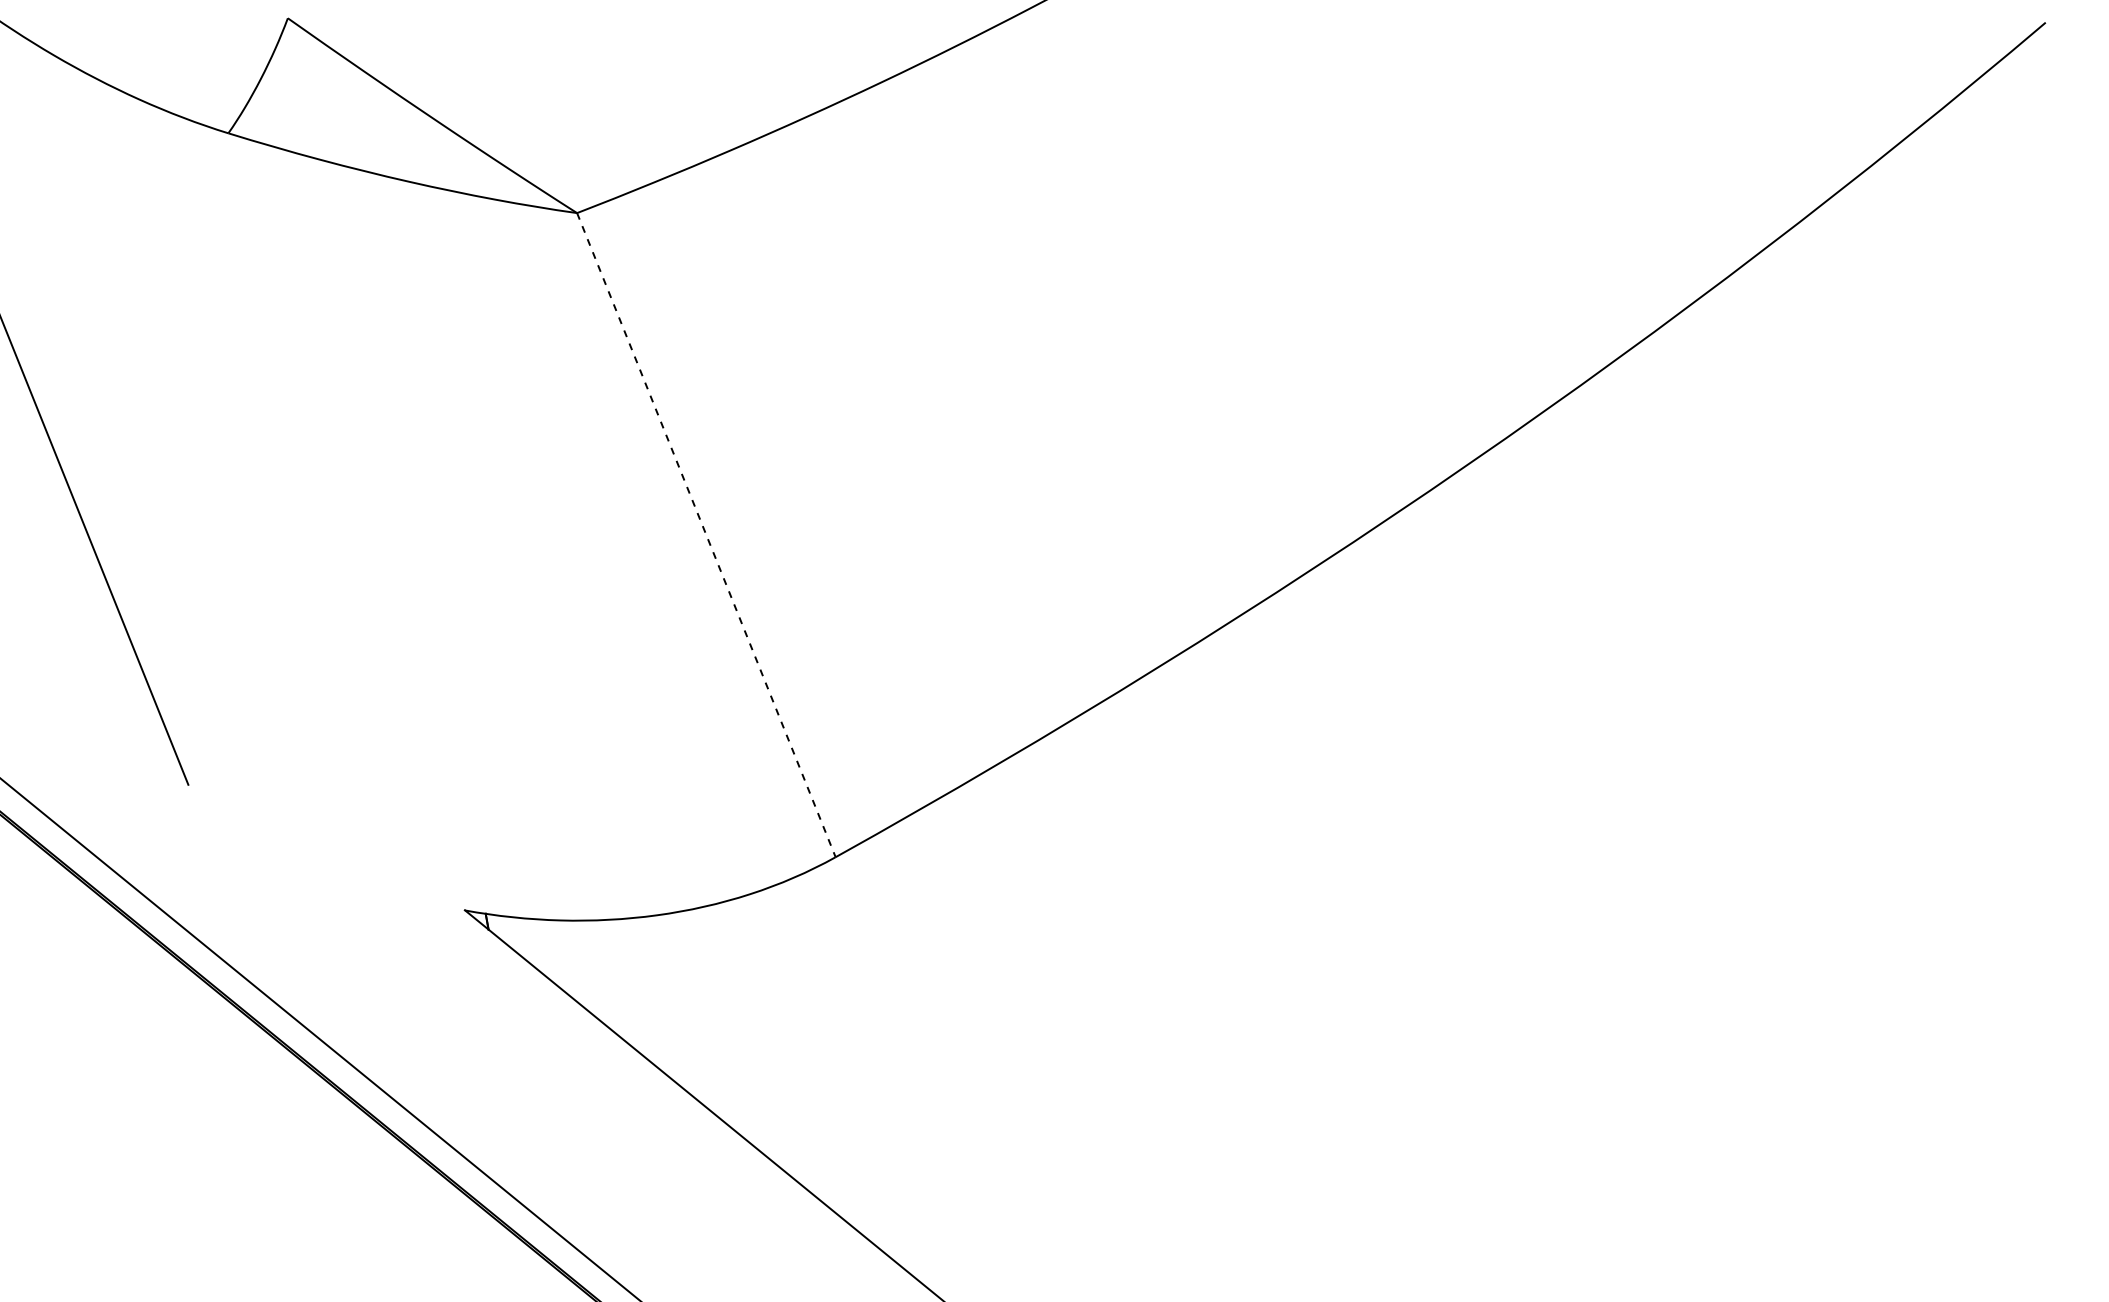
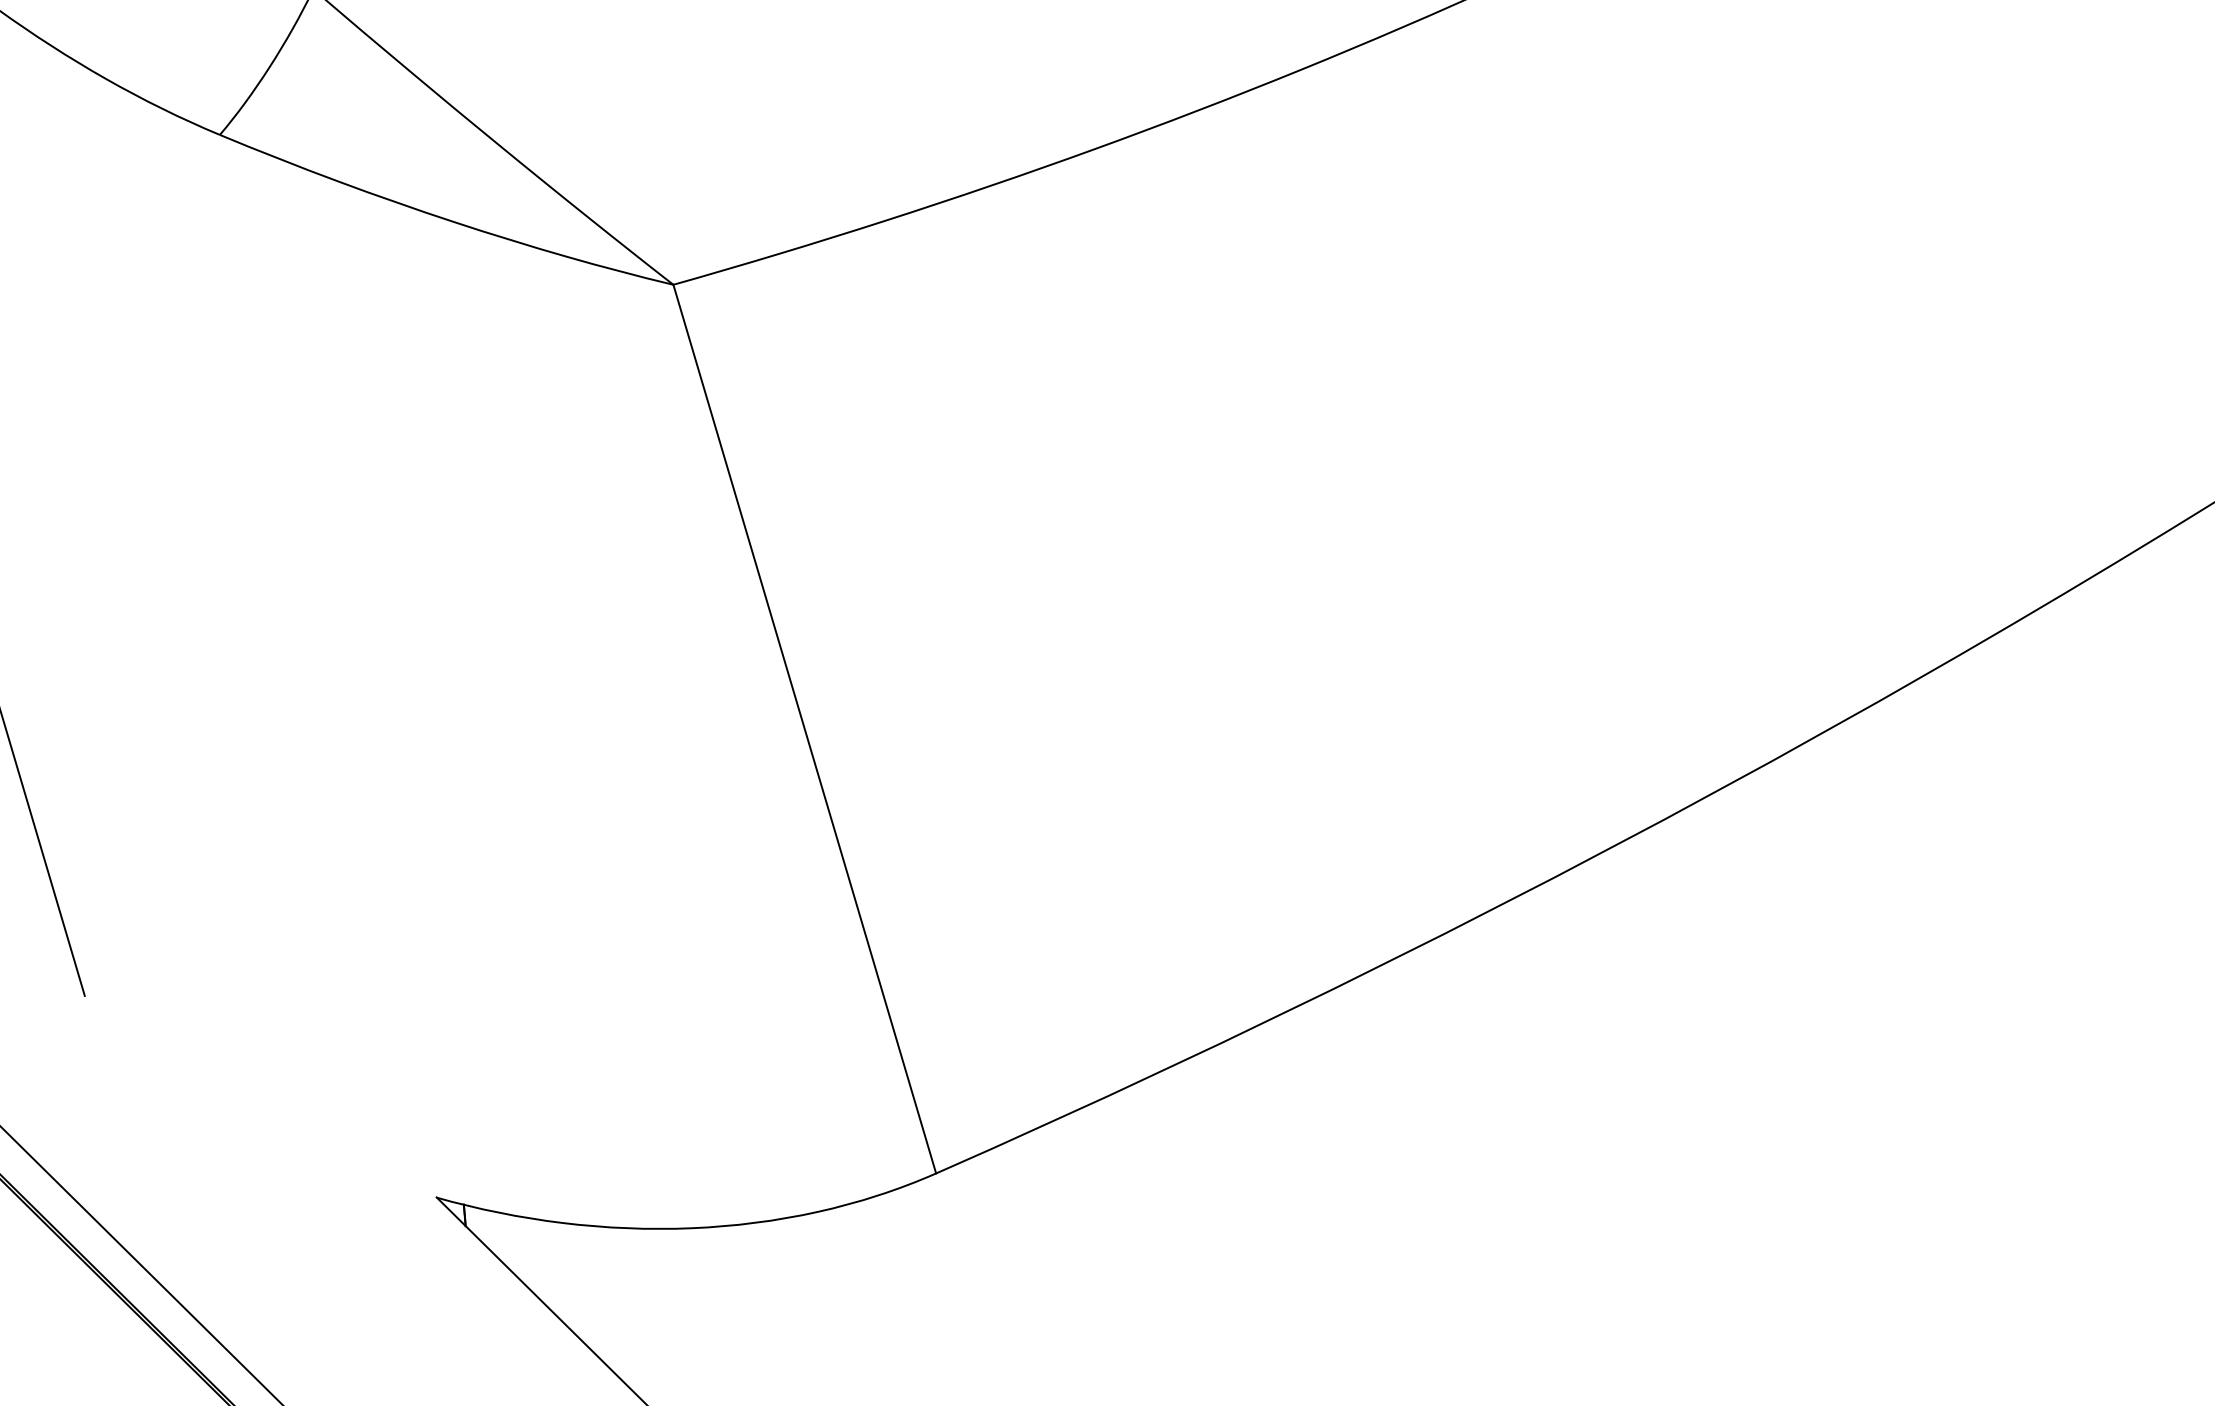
line: (706, 535) -> (804, 729), dashed -> solid

